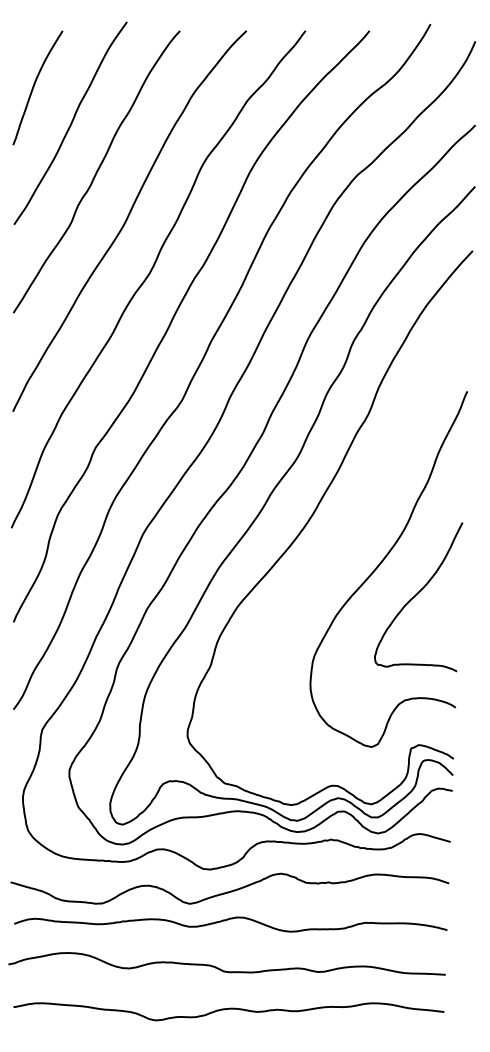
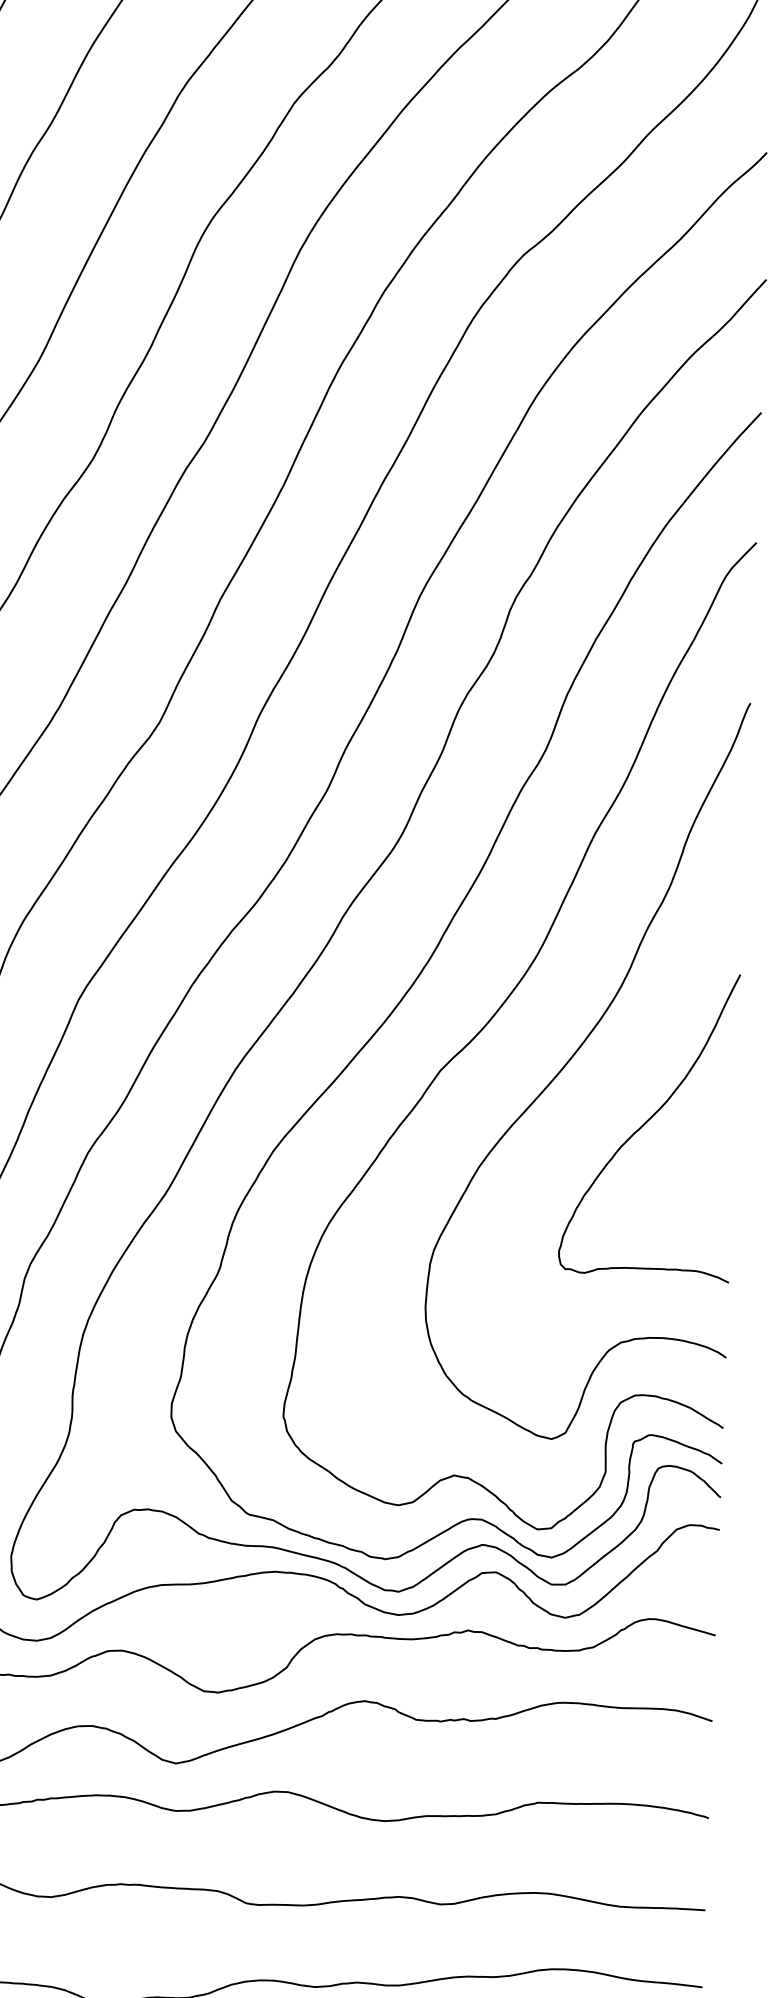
curve: (342, 545) -> (491, 1022), added

